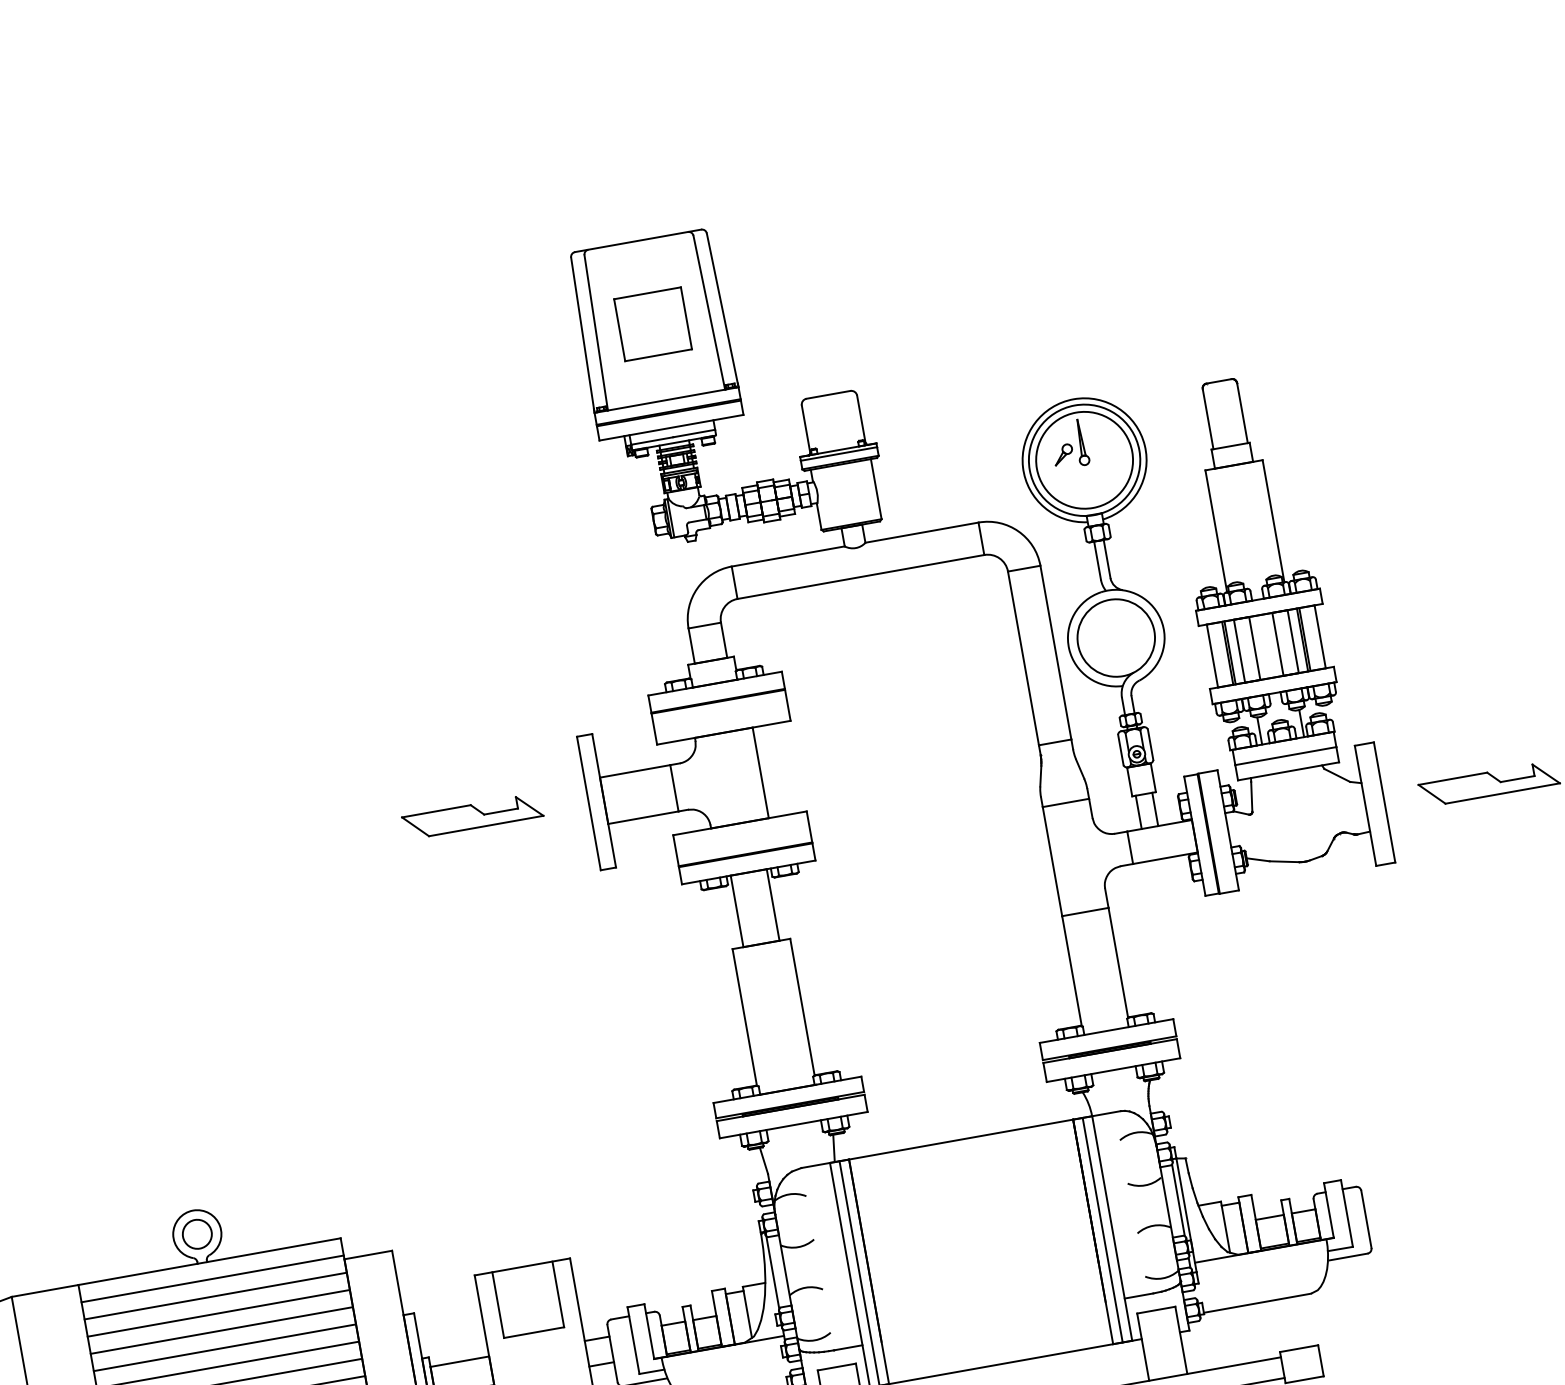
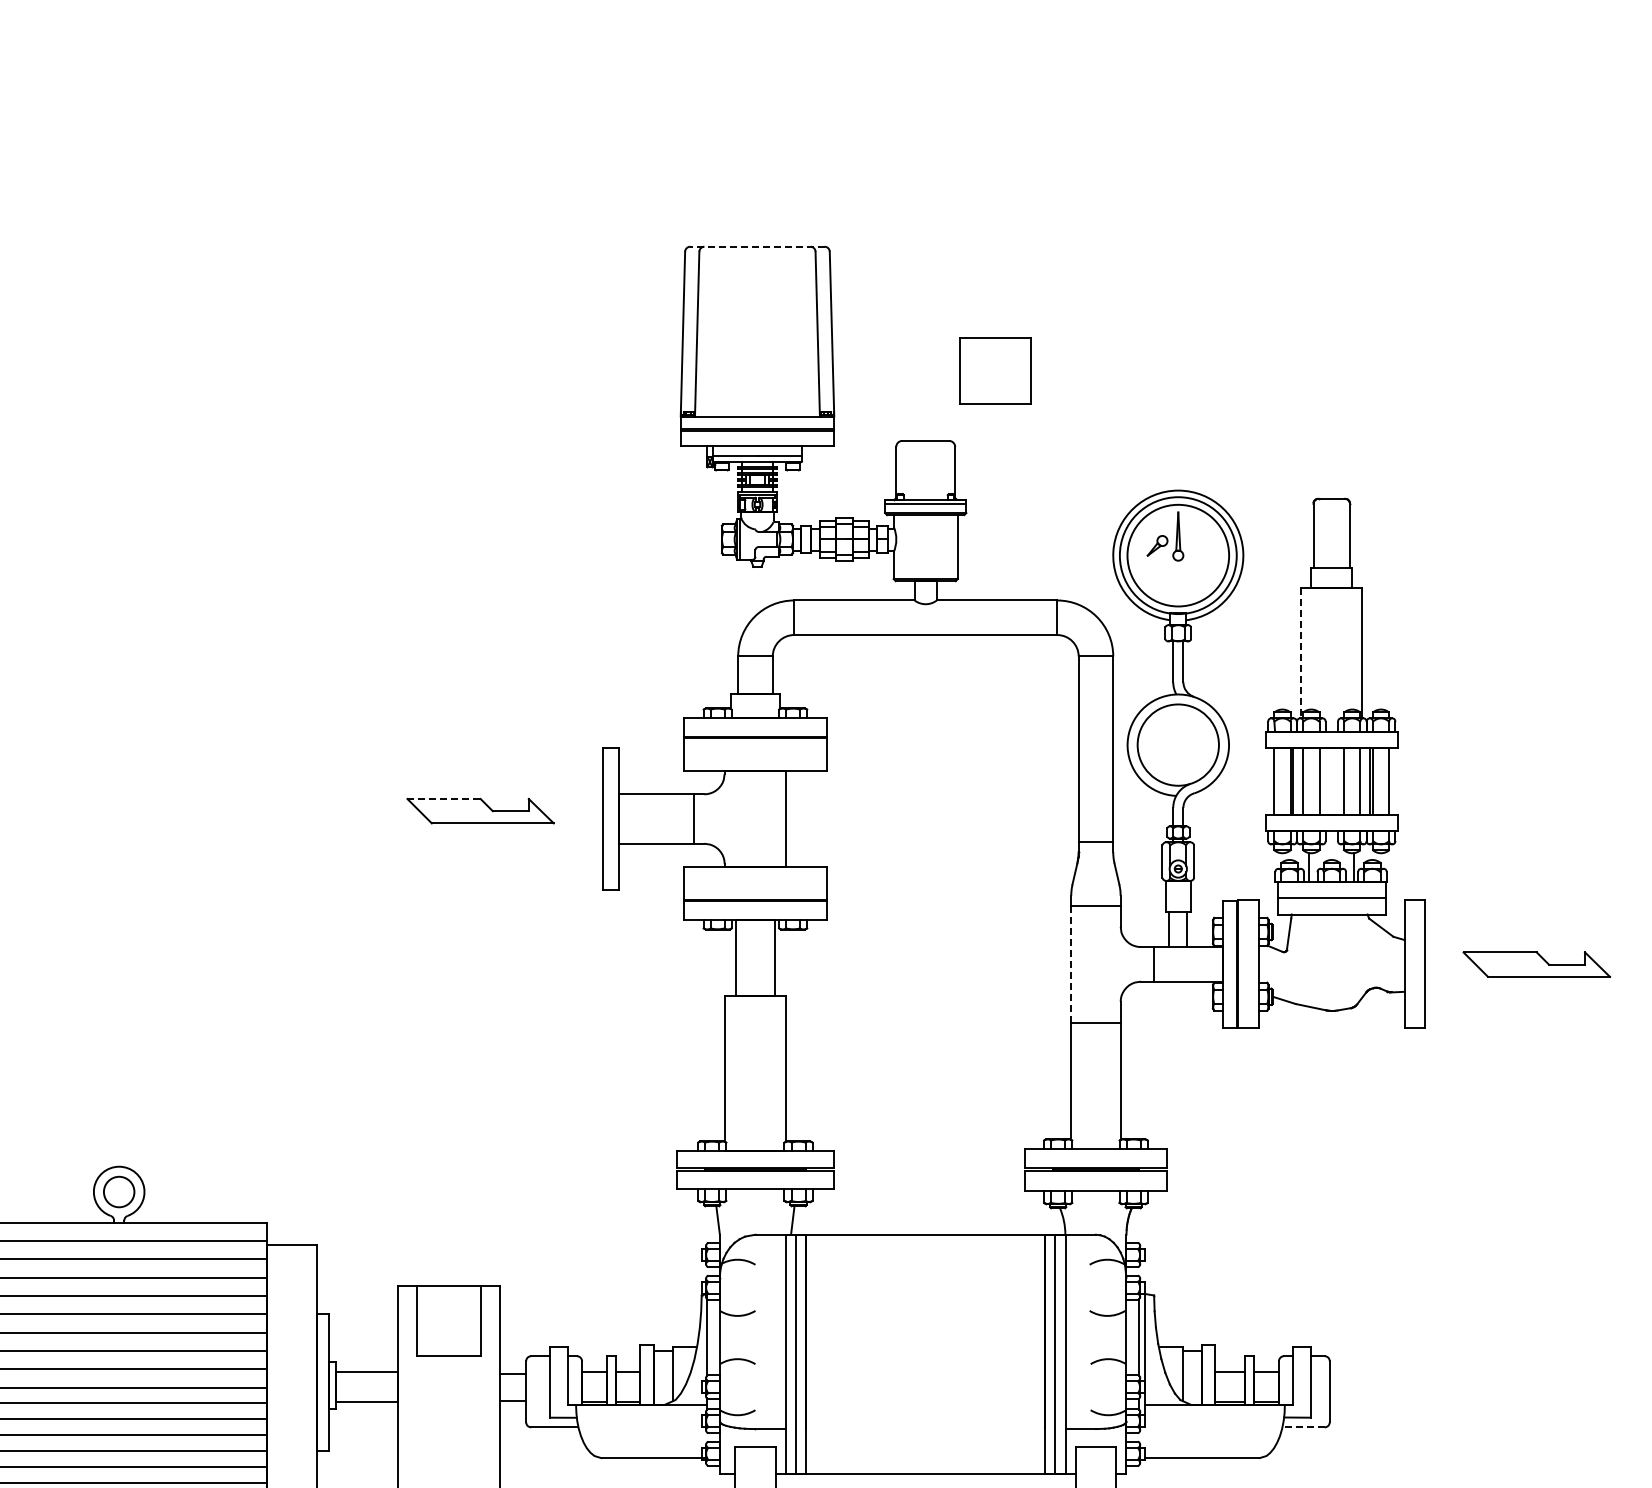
line: (637, 240) -> (756, 246), solid -> dashed
part: (653, 324) -> (995, 370), moved
line: (1216, 531) -> (1301, 653), solid -> dashed
line: (436, 810) -> (444, 798), solid -> dashed
line: (1052, 861) -> (1071, 964), solid -> dashed
line: (1347, 1257) -> (1303, 1427), solid -> dashed

